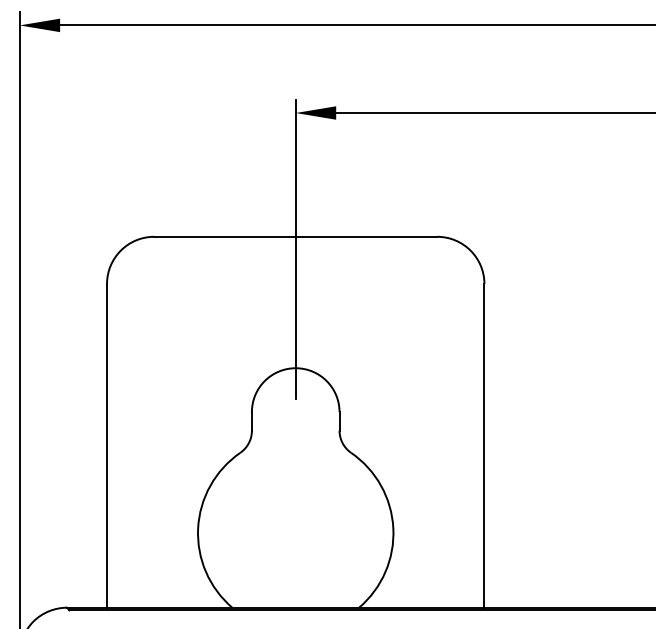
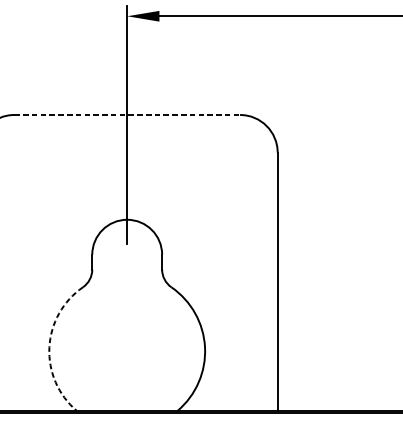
line: (295, 236) -> (127, 114), solid -> dashed
arc: (198, 528) -> (49, 347), solid -> dashed

